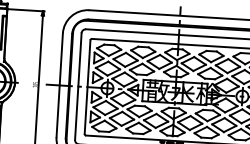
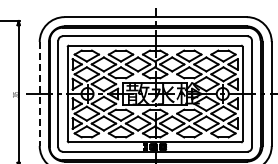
line: (59, 85) -> (39, 94), solid -> dashed

